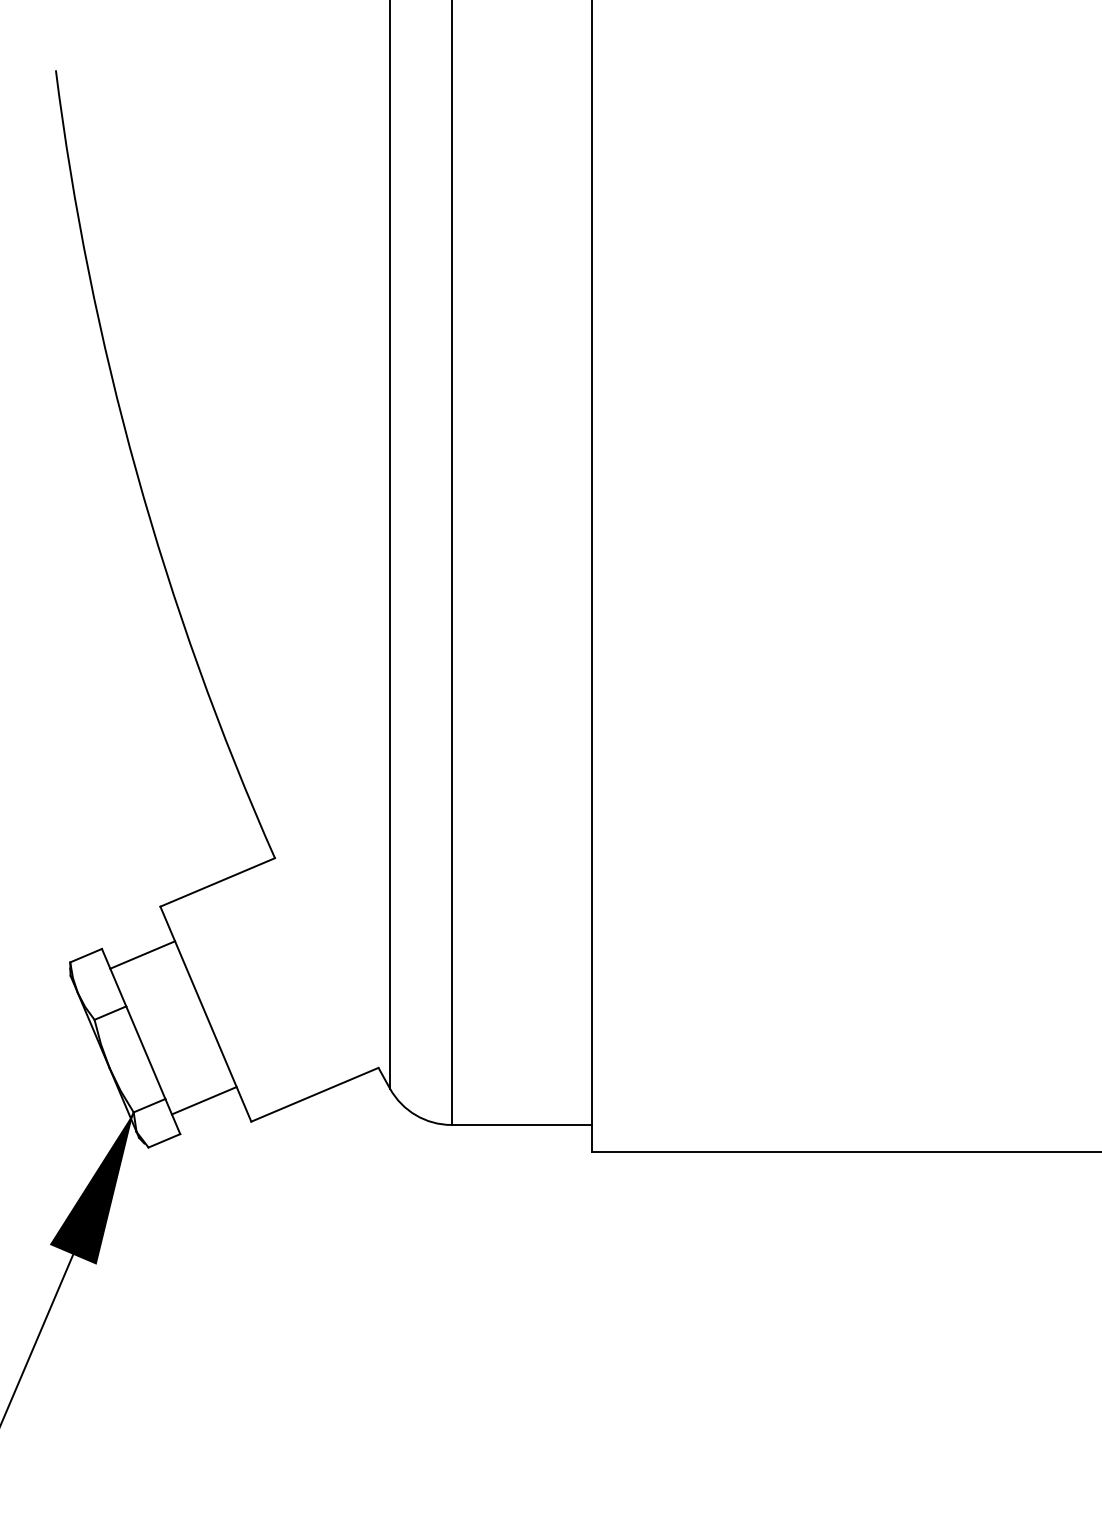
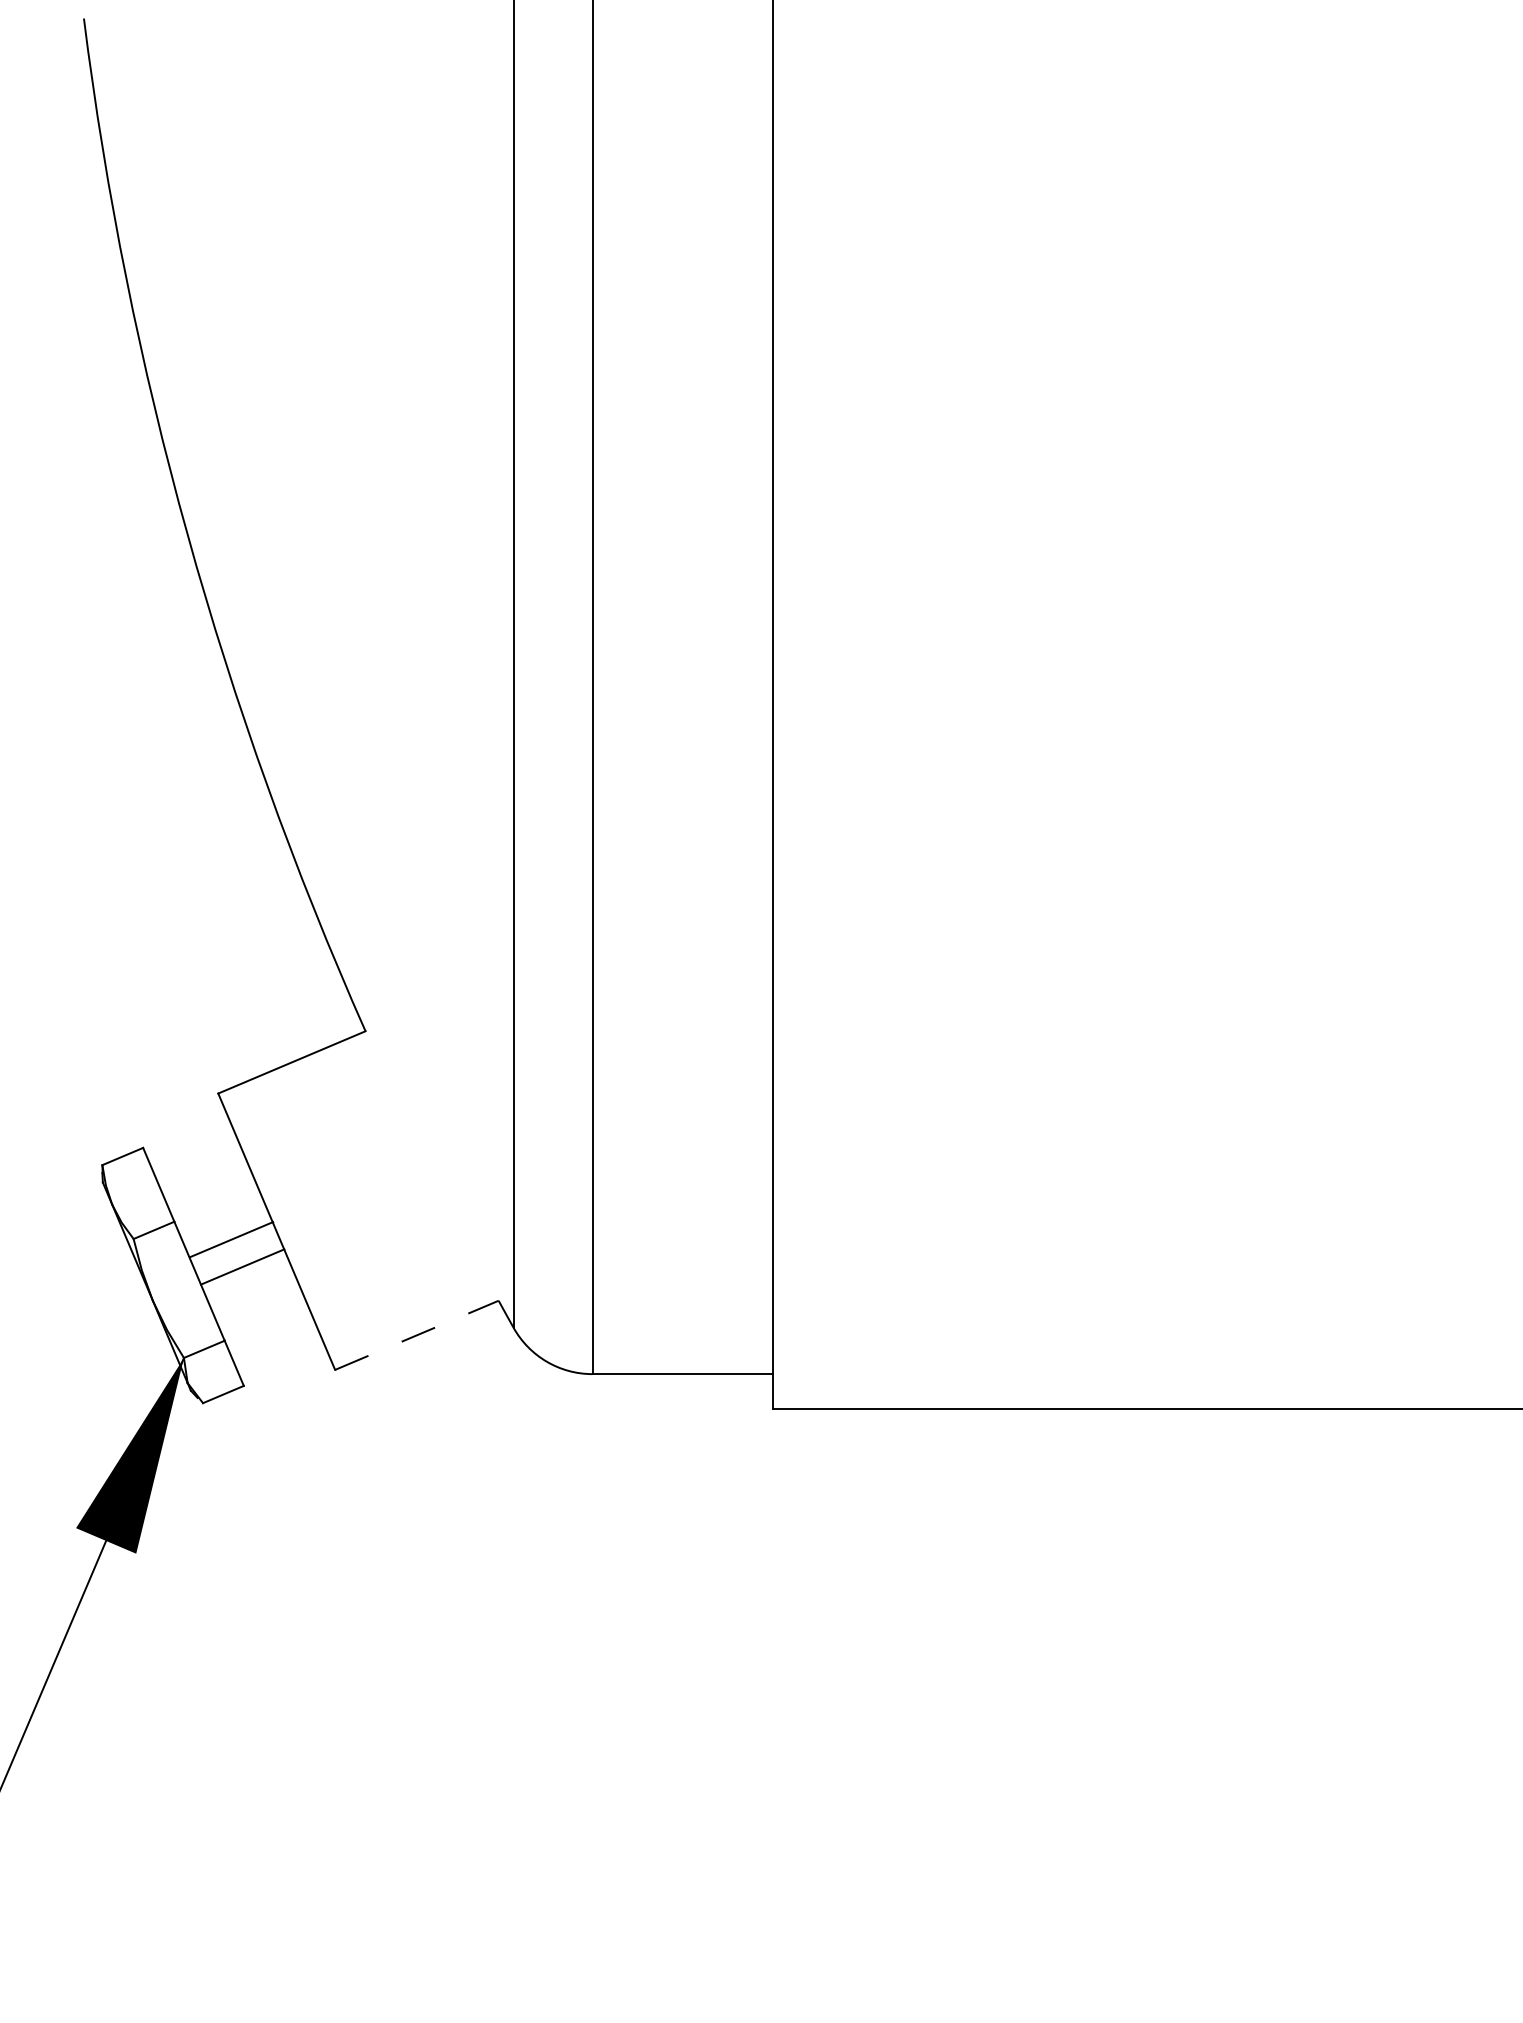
line: (142, 954) -> (231, 1239), moved
line: (314, 1094) -> (416, 1335), solid -> dashed
line: (204, 1100) -> (242, 1266), moved

